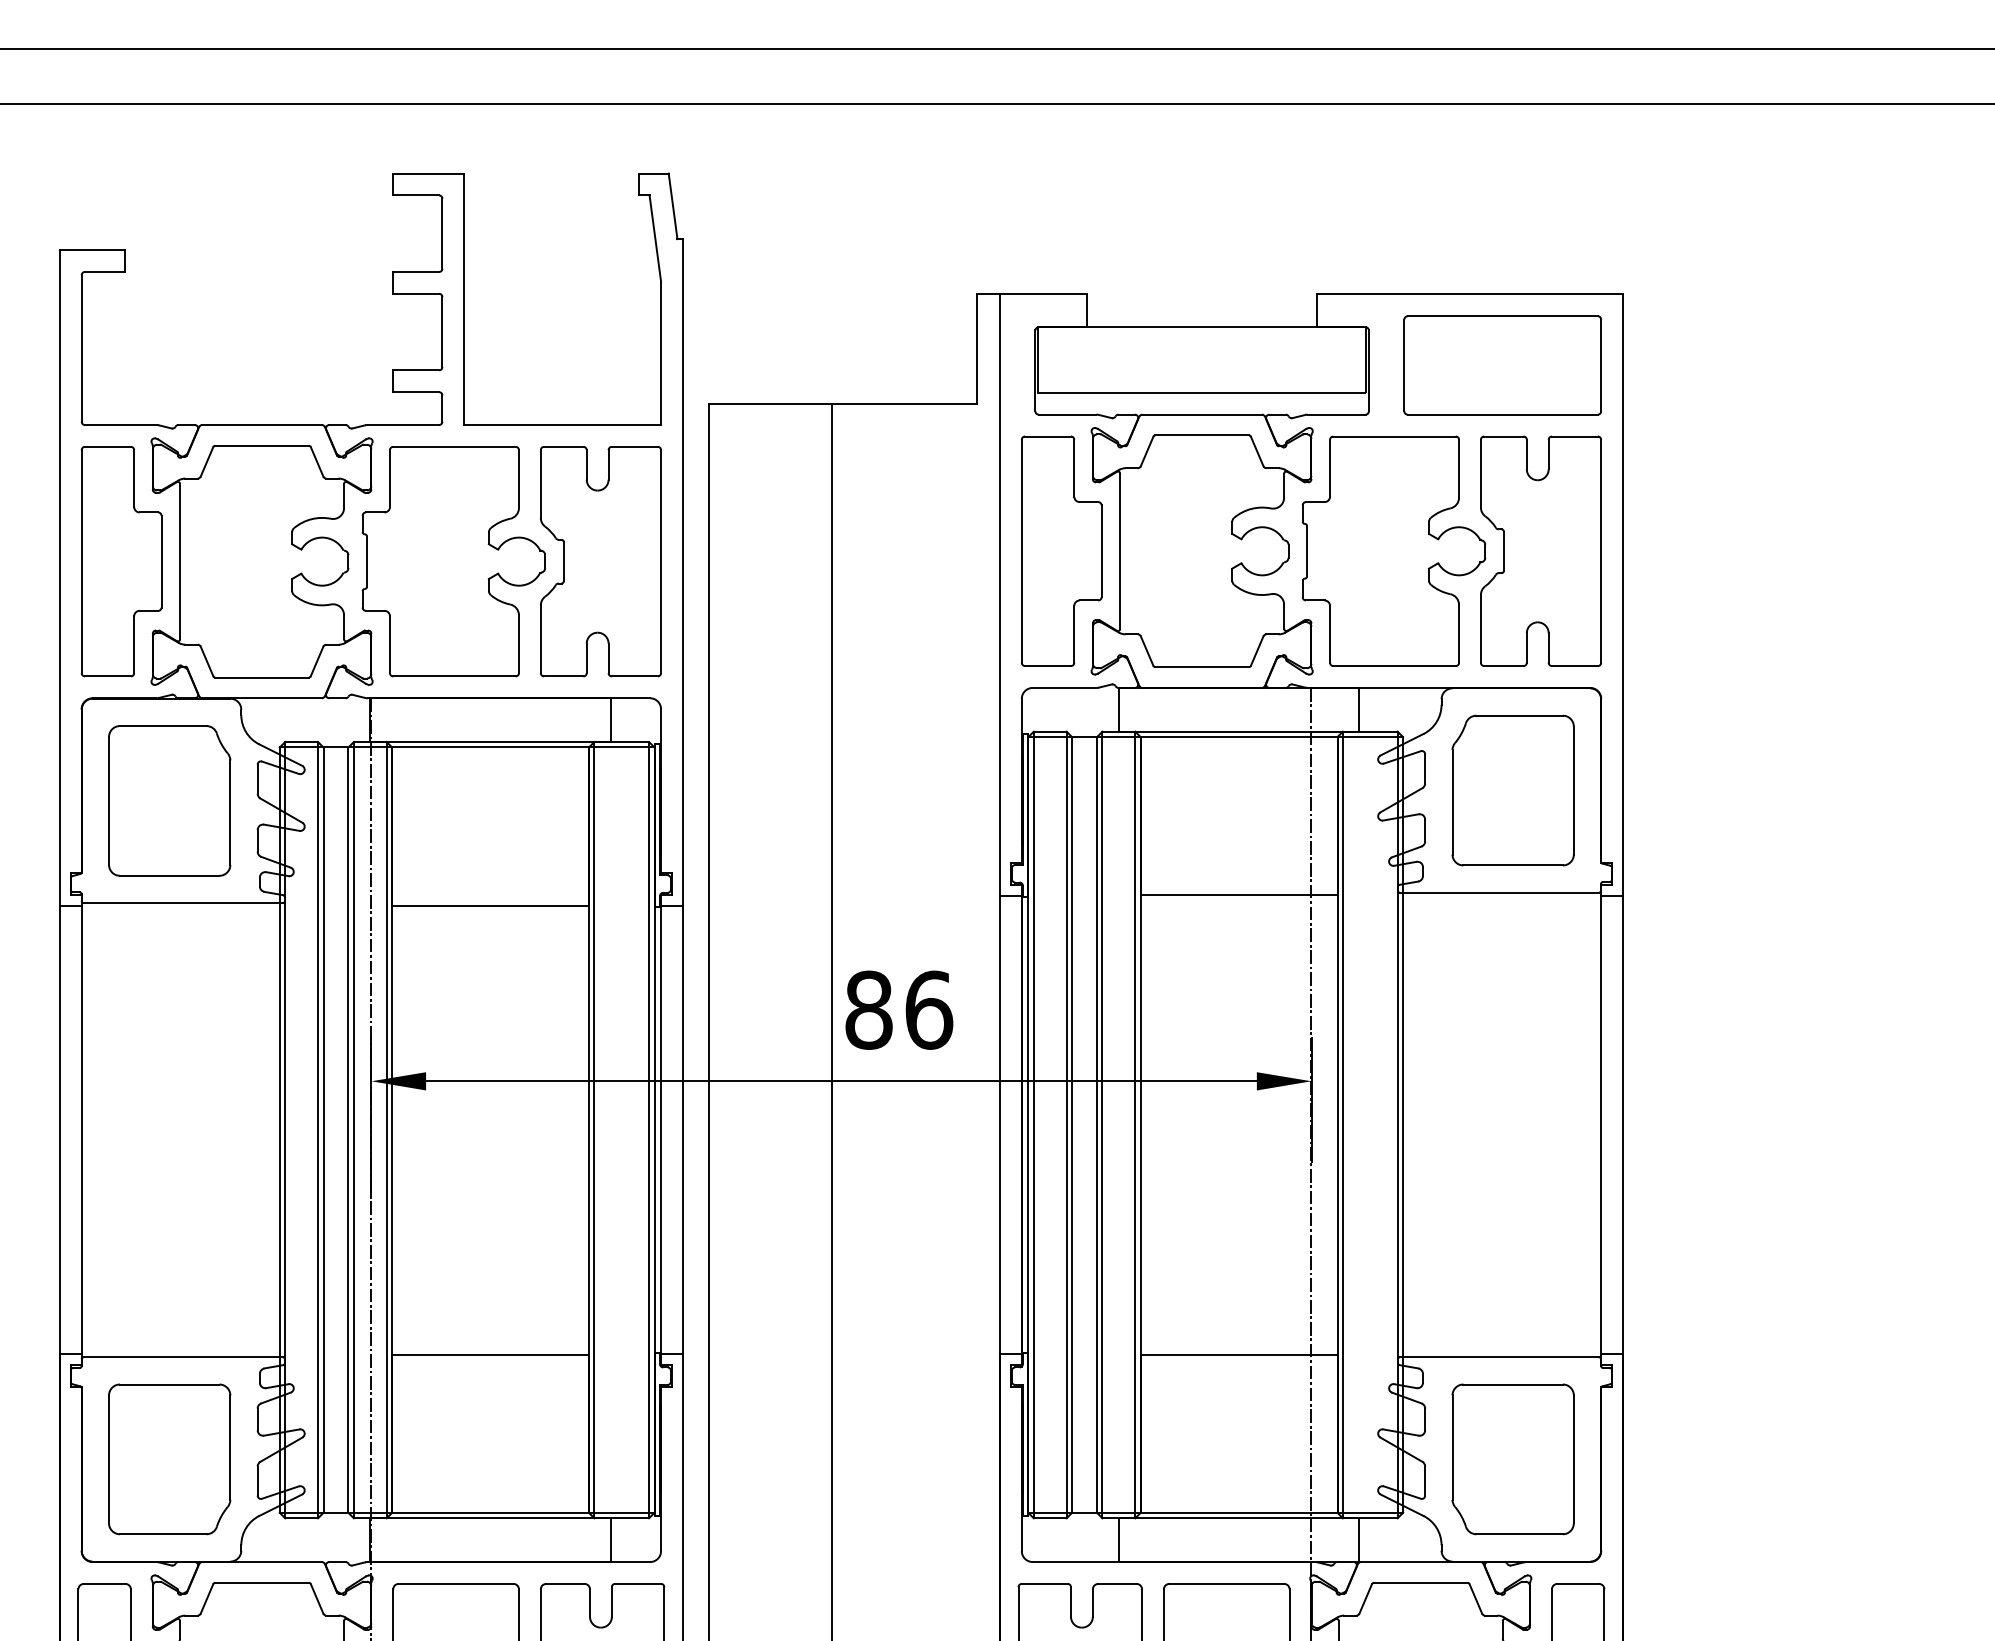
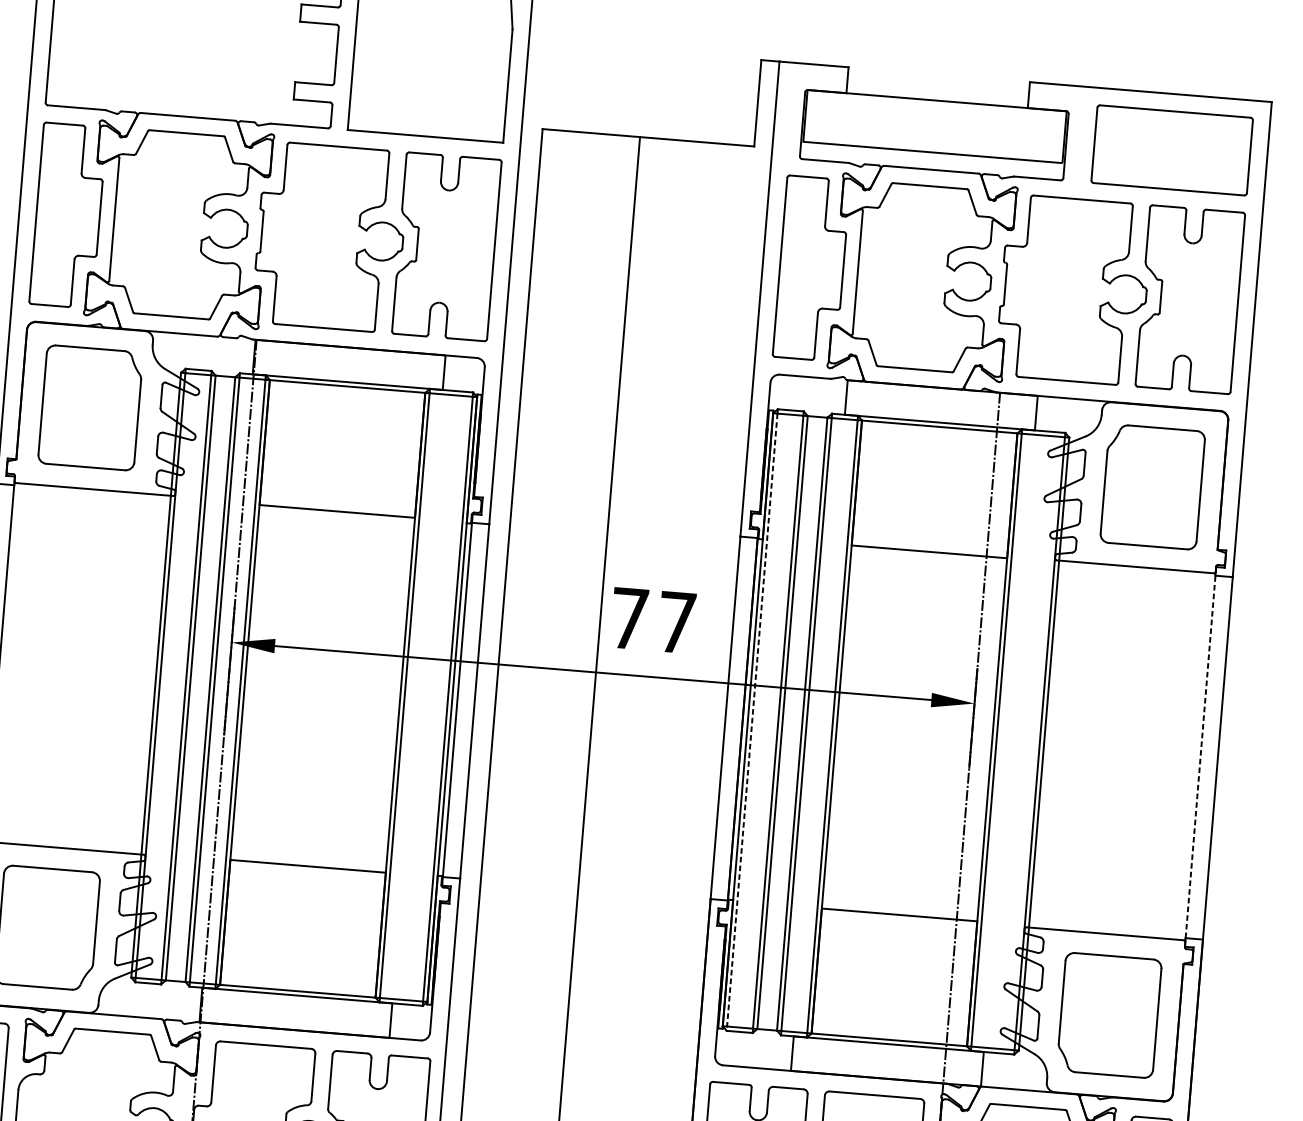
text: (899, 1009) -> (653, 620), 86 -> 77
line: (1601, 1124) -> (1200, 756), solid -> dashed
line: (1033, 1127) -> (751, 722), solid -> dashed

